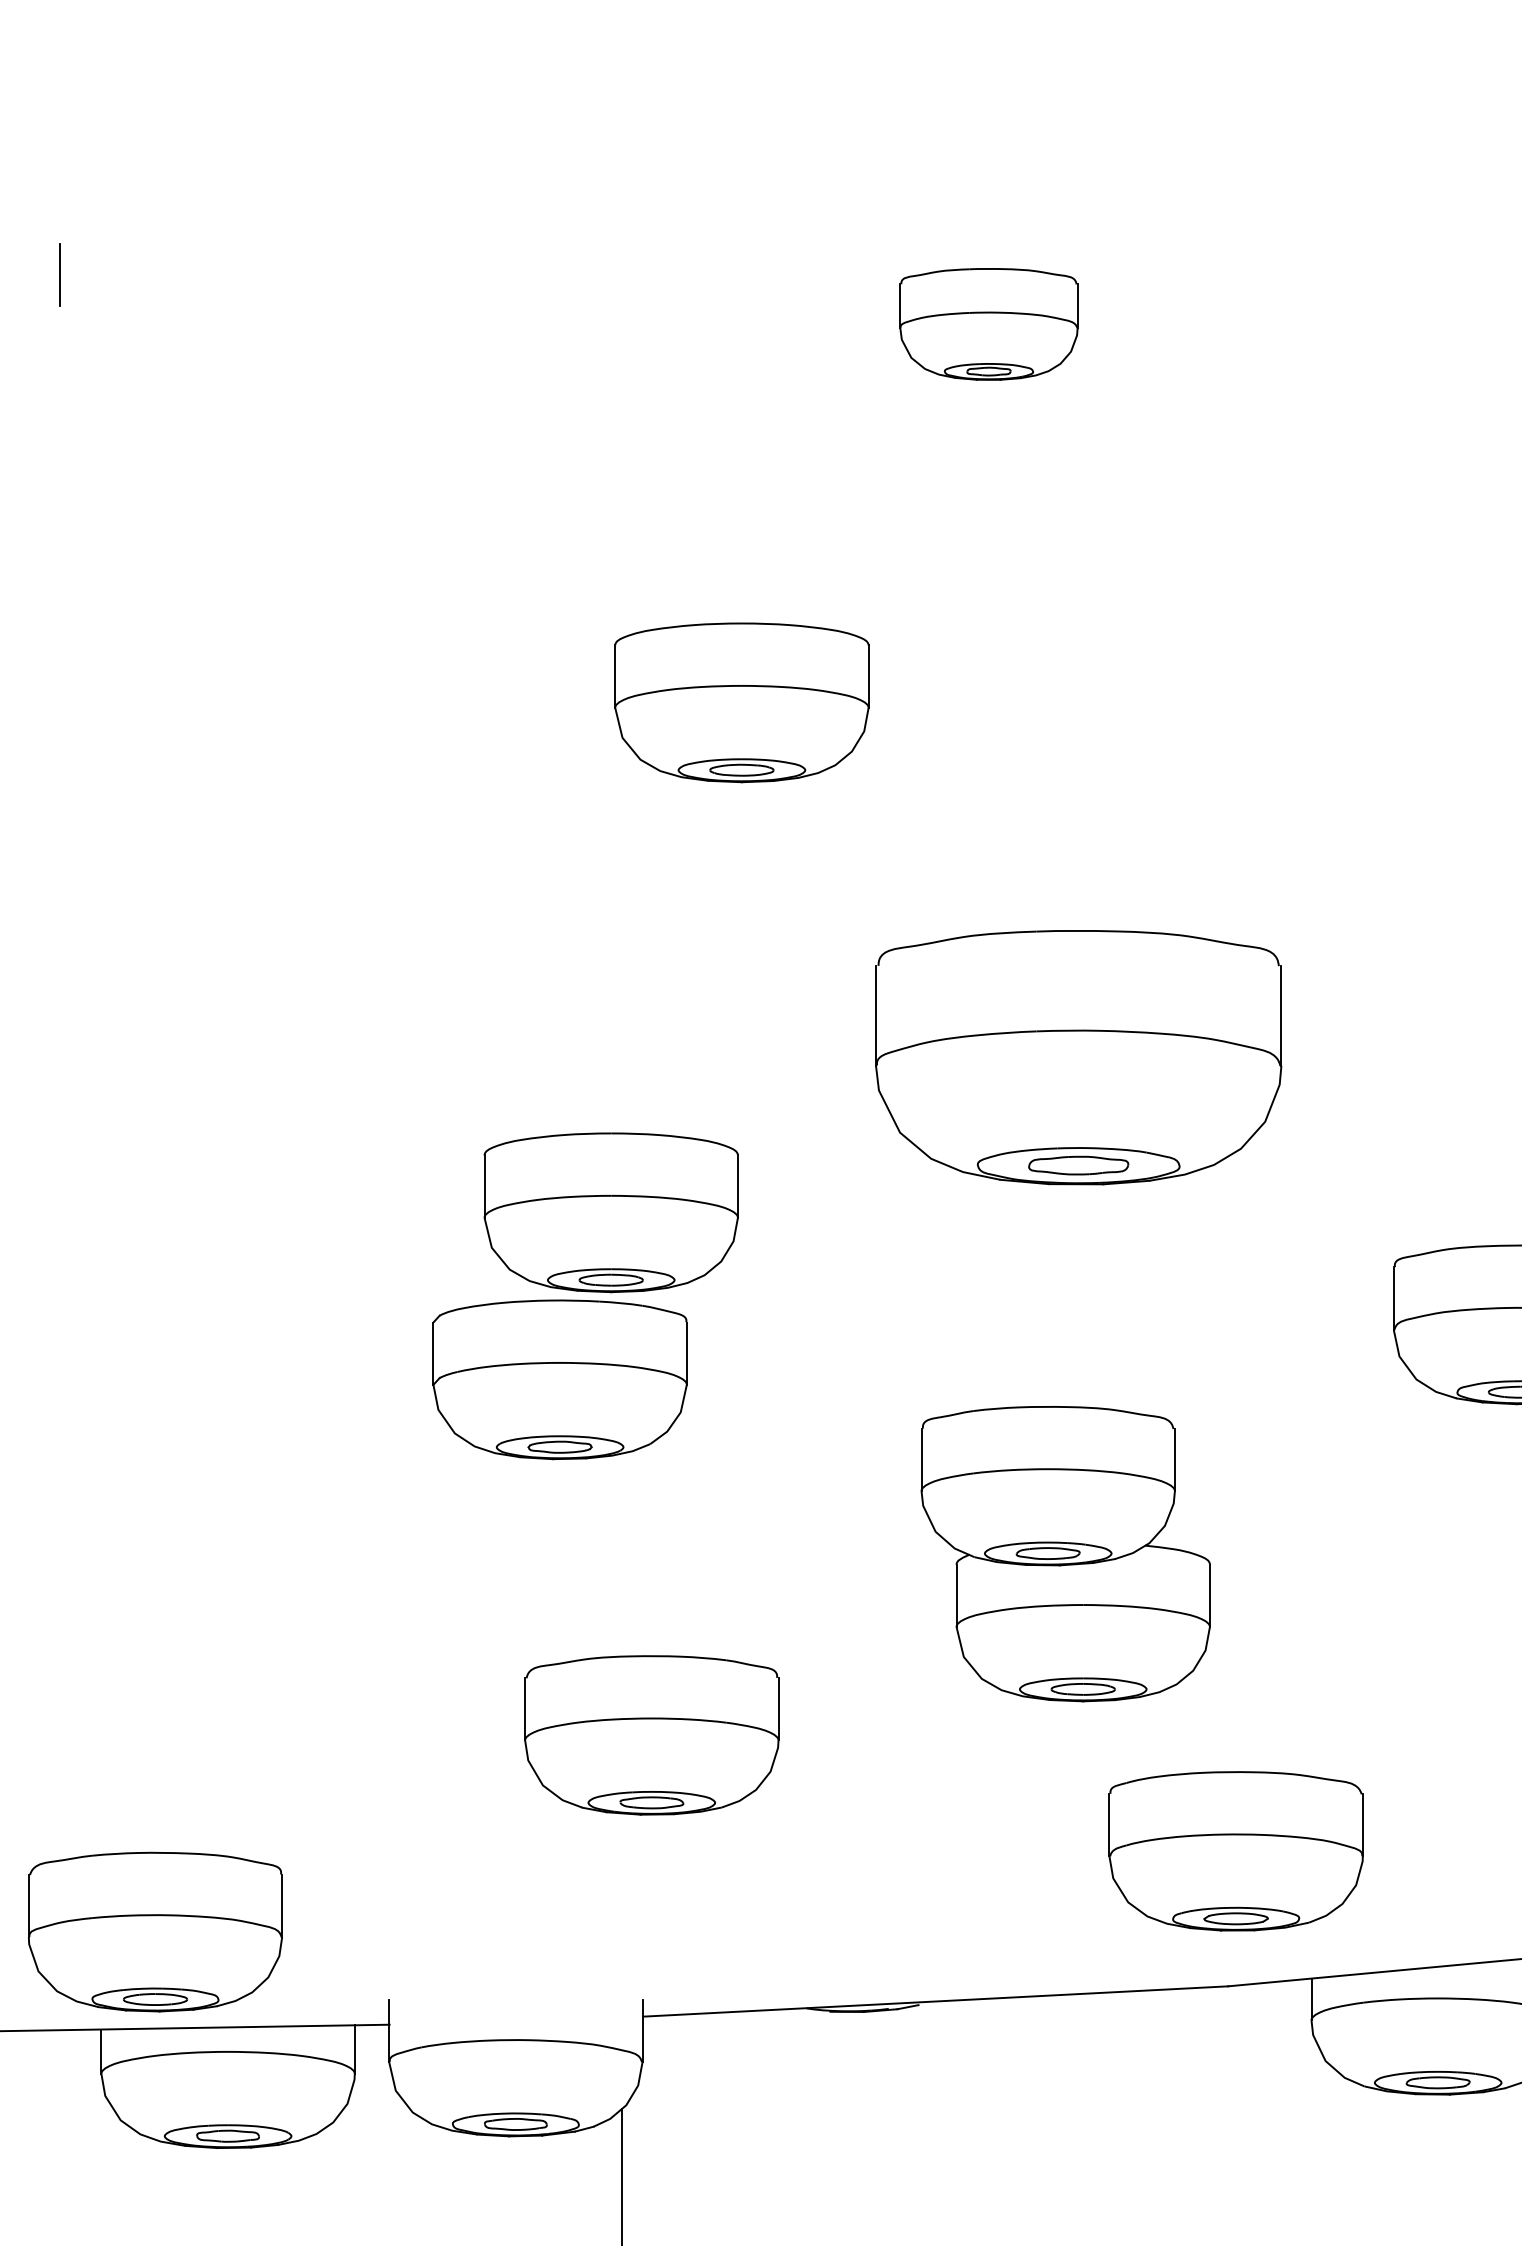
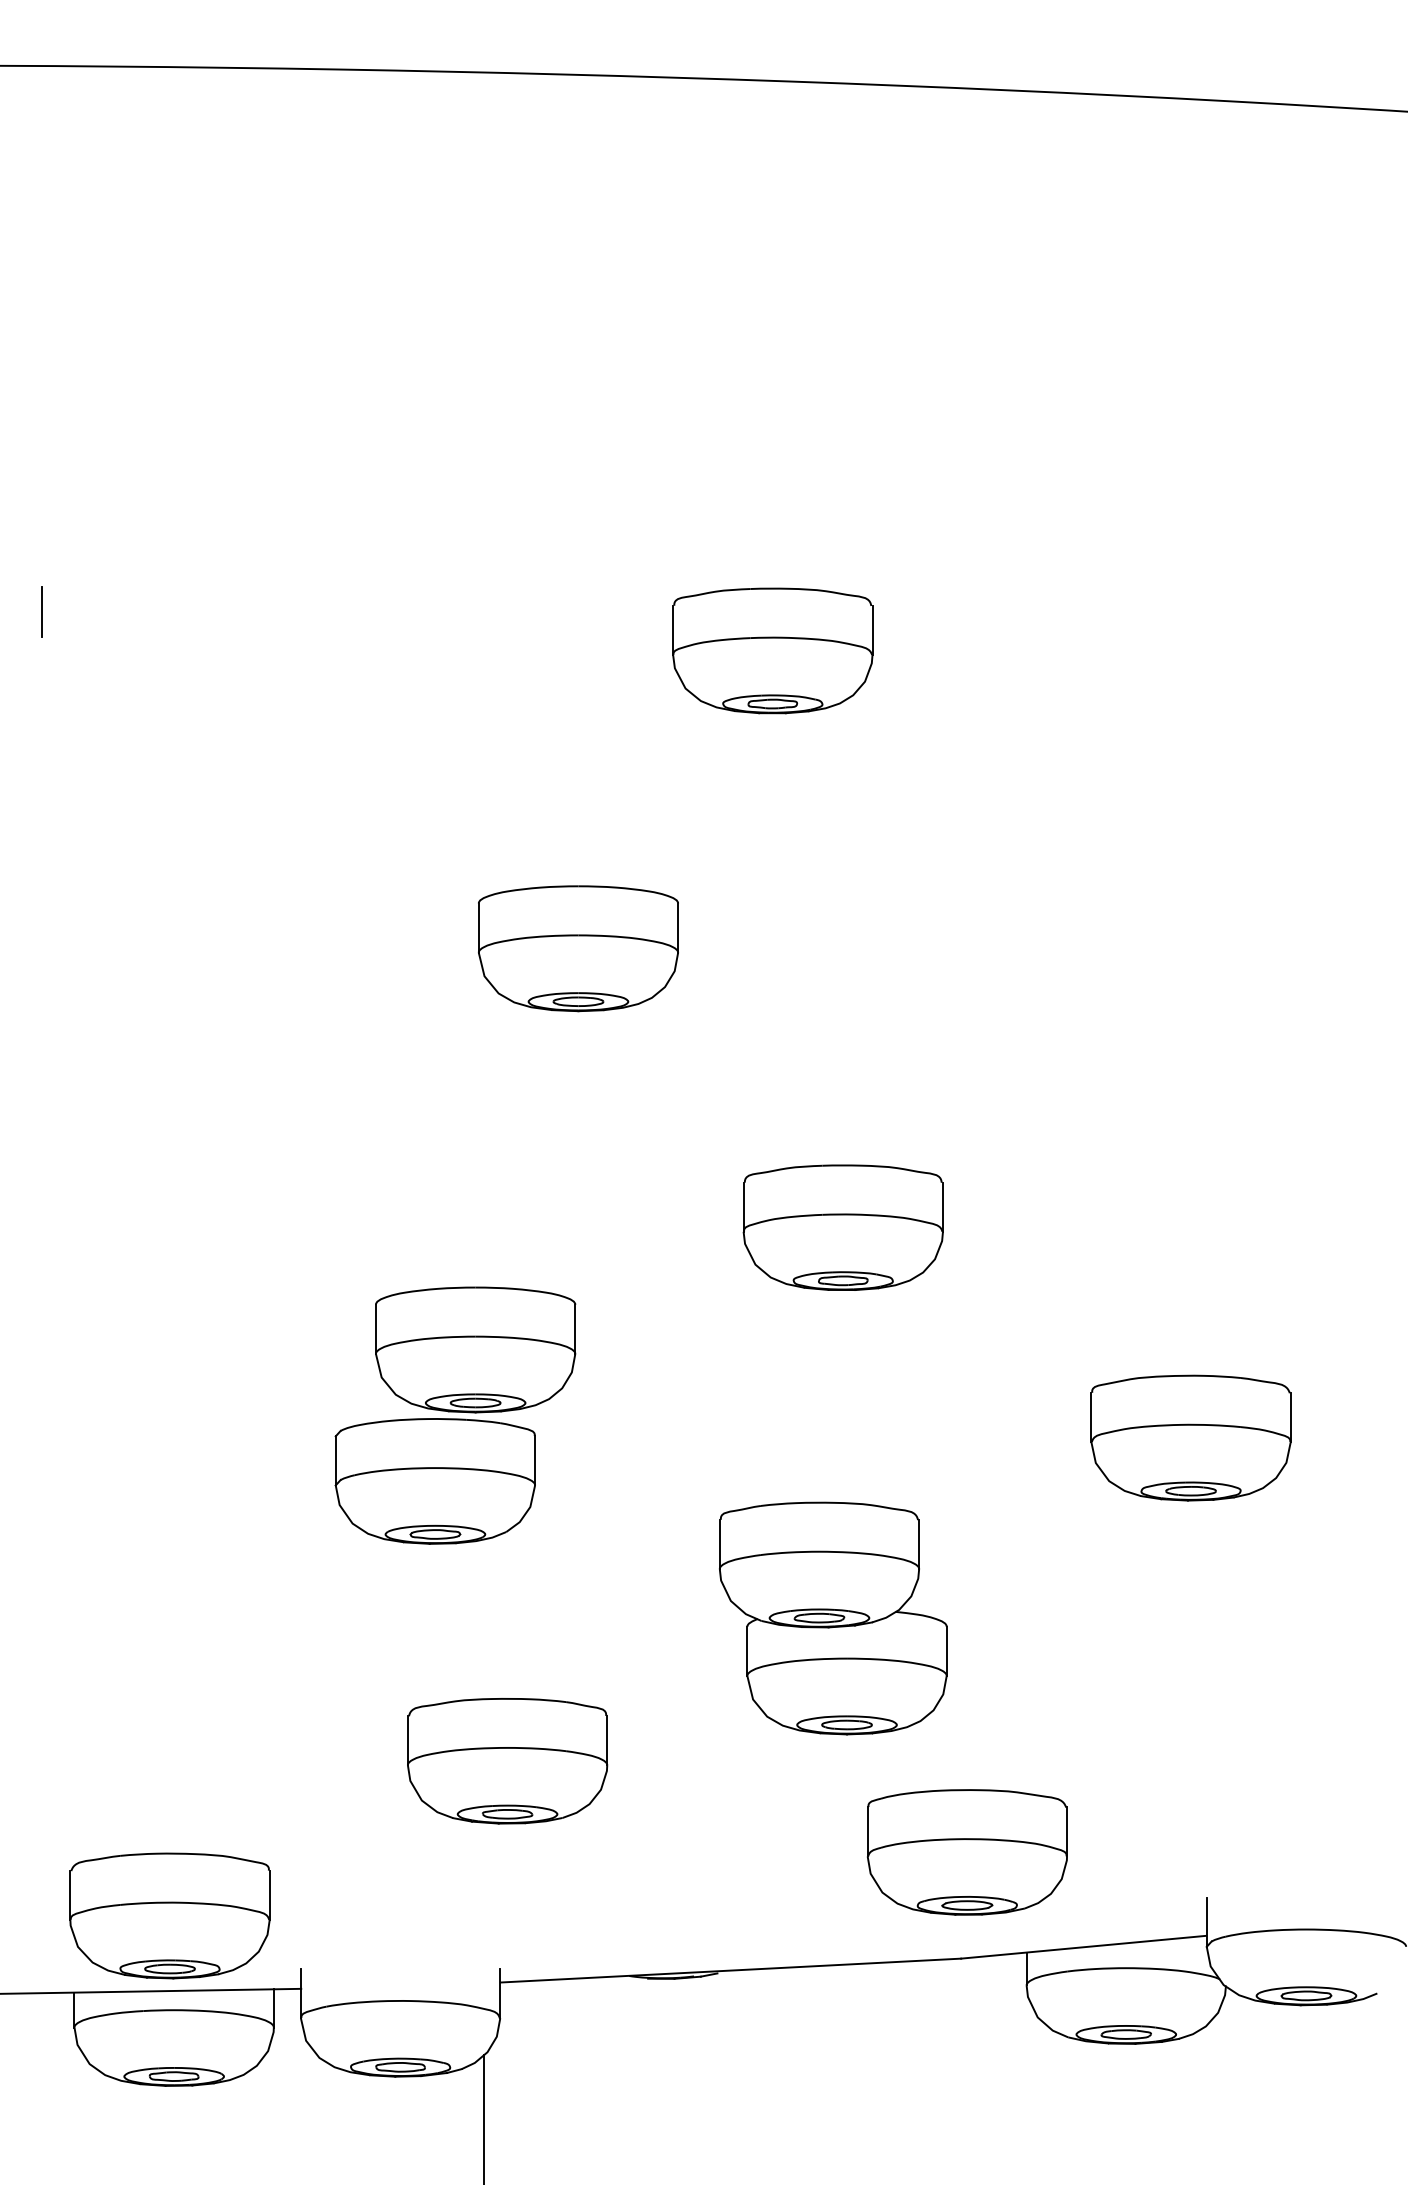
part: (988, 323) -> (772, 650), size x1.43
part: (1077, 1057) -> (842, 1227), size x0.62
part: (154, 1931) -> (169, 1915), moved

